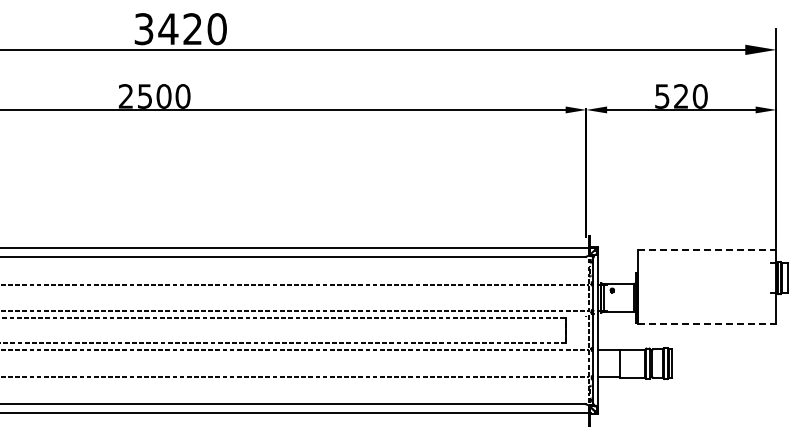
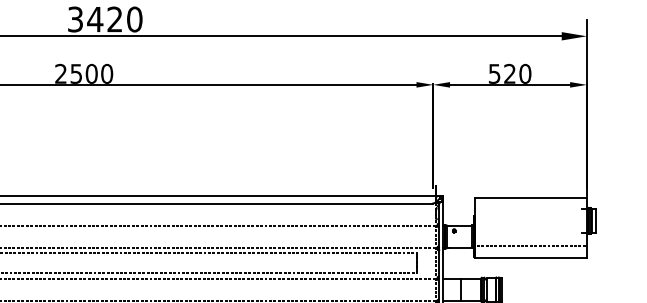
line: (707, 249) -> (531, 197), dashed -> solid
line: (707, 308) -> (531, 245), added
line: (707, 323) -> (531, 257), dashed -> solid

